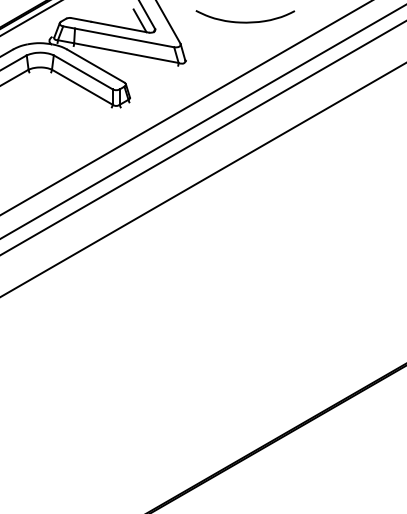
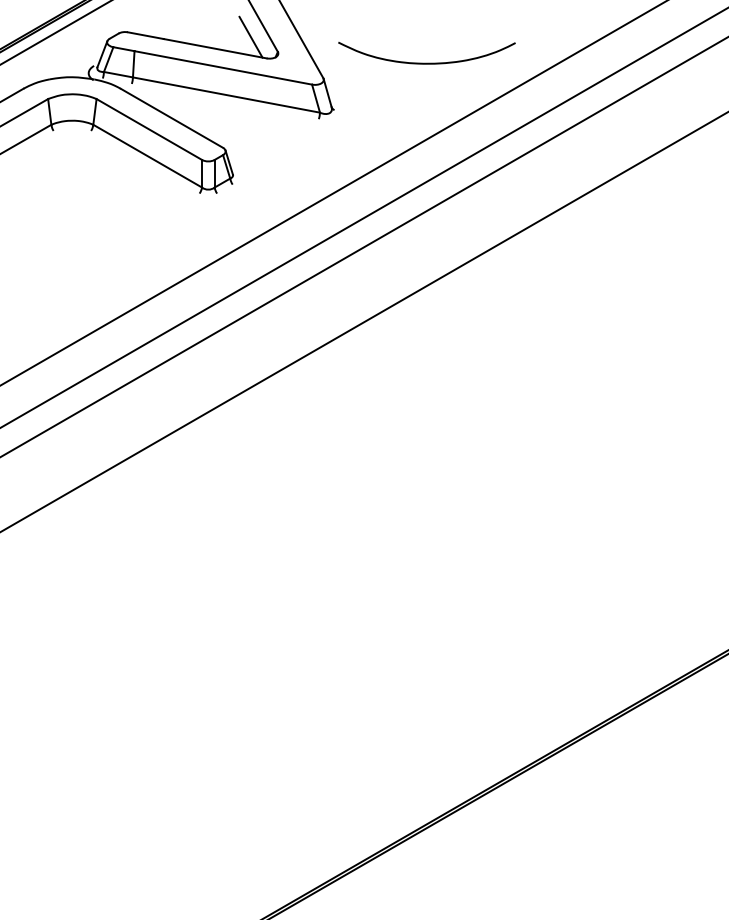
curve: (245, 21) -> (427, 61), moved

